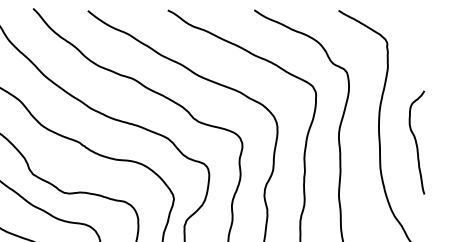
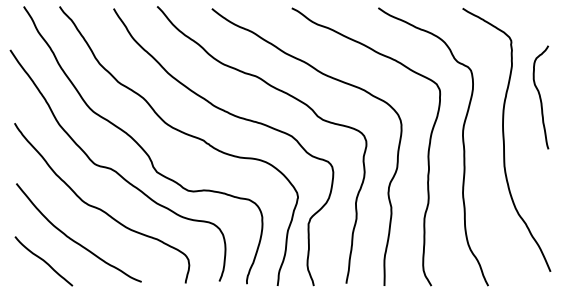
curve: (416, 142) -> (540, 97), moved

